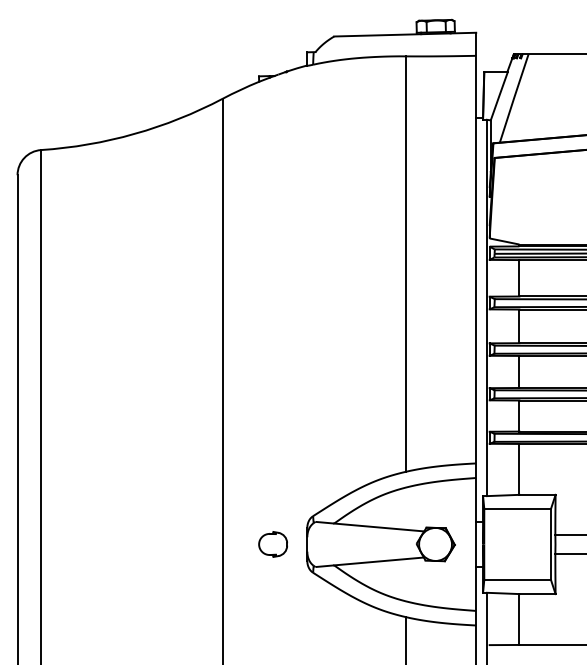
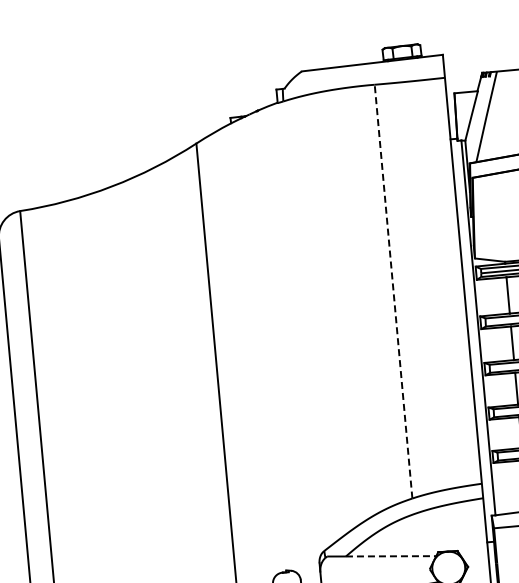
line: (405, 264) -> (393, 292), solid -> dashed
line: (379, 527) -> (391, 556), solid -> dashed

